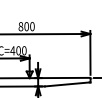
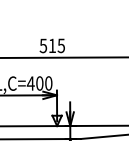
text: (26, 26) -> (52, 45), 800 -> 515

